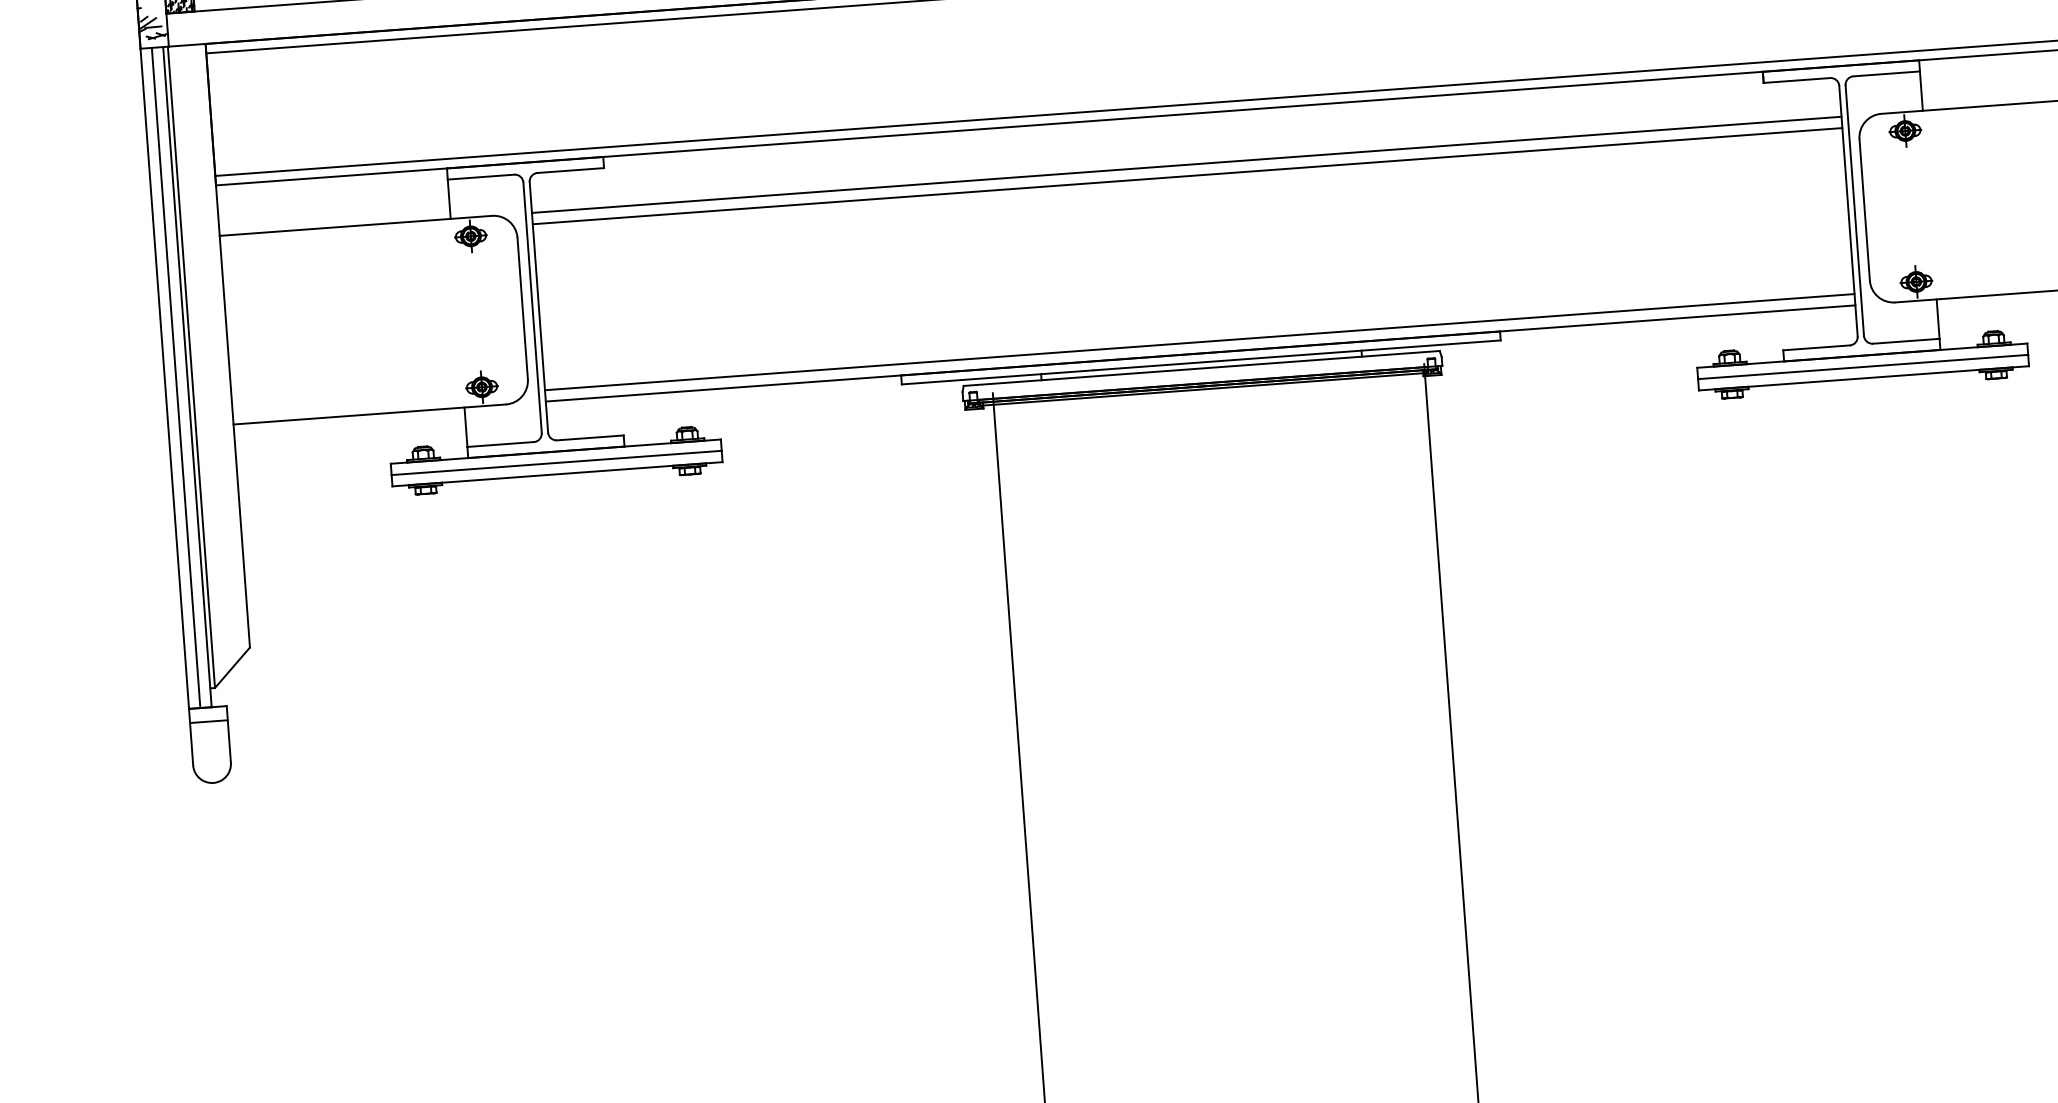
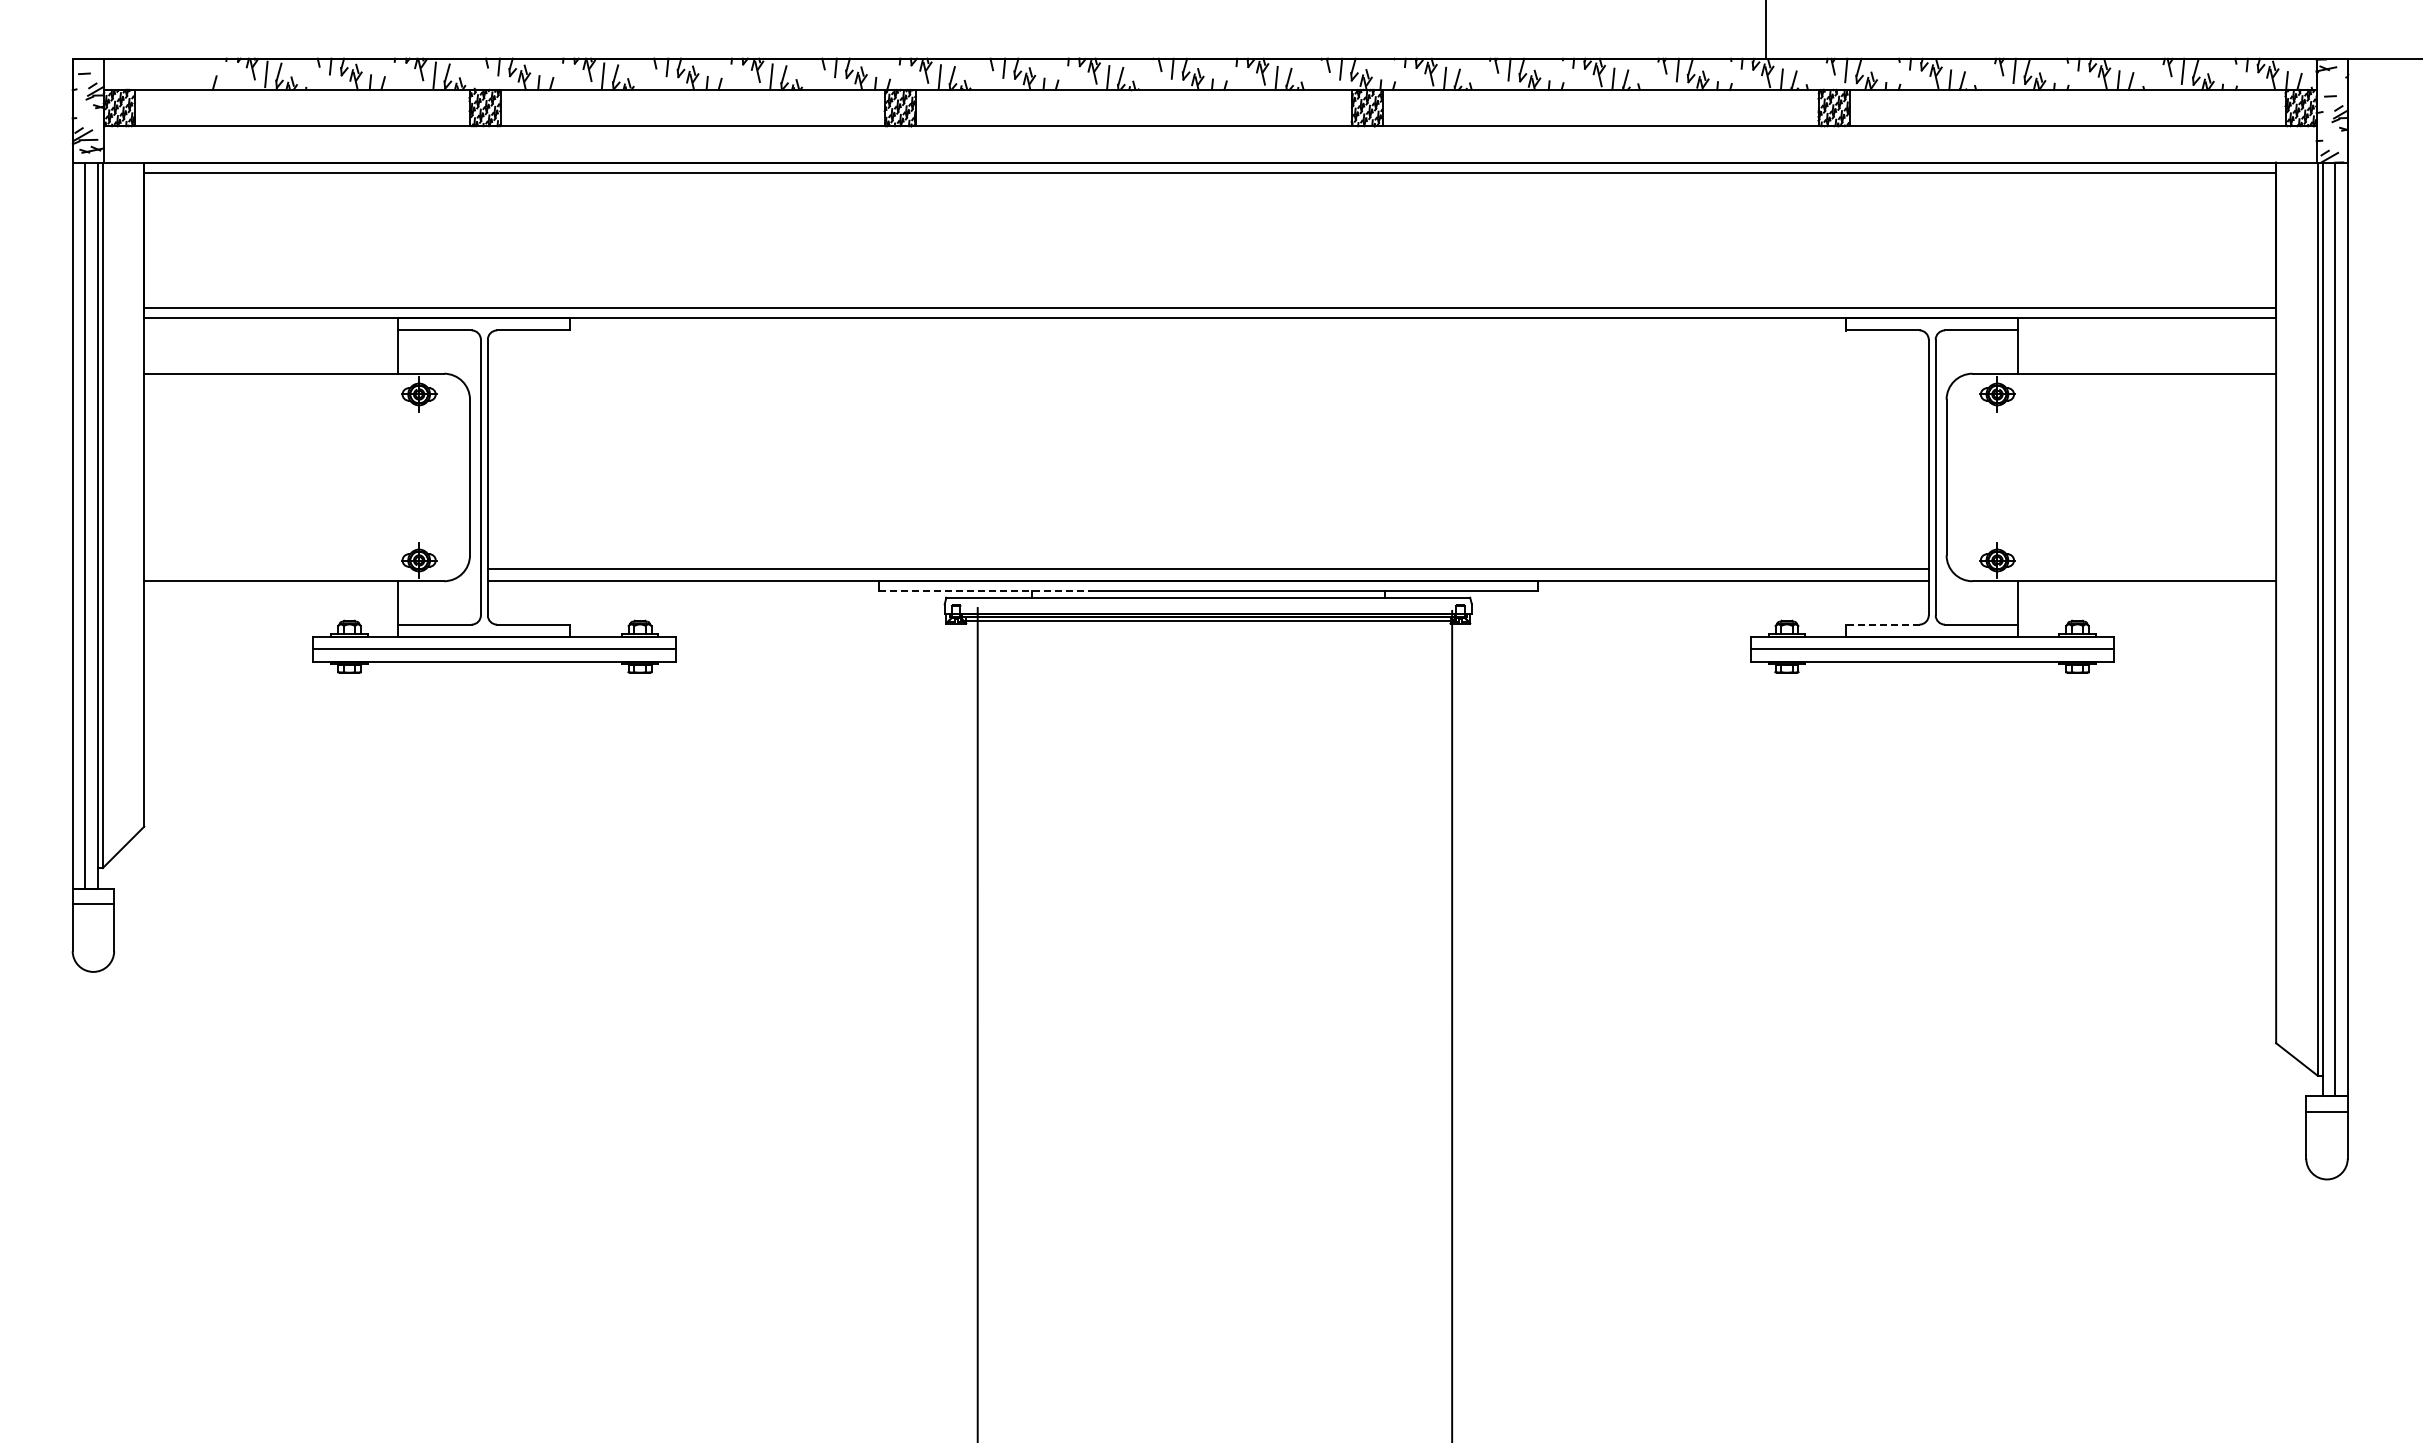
line: (1186, 164) -> (1207, 373), removed
line: (1186, 176) -> (1207, 386), removed
line: (1816, 347) -> (1882, 624), solid -> dashed
line: (997, 377) -> (984, 591), solid -> dashed

